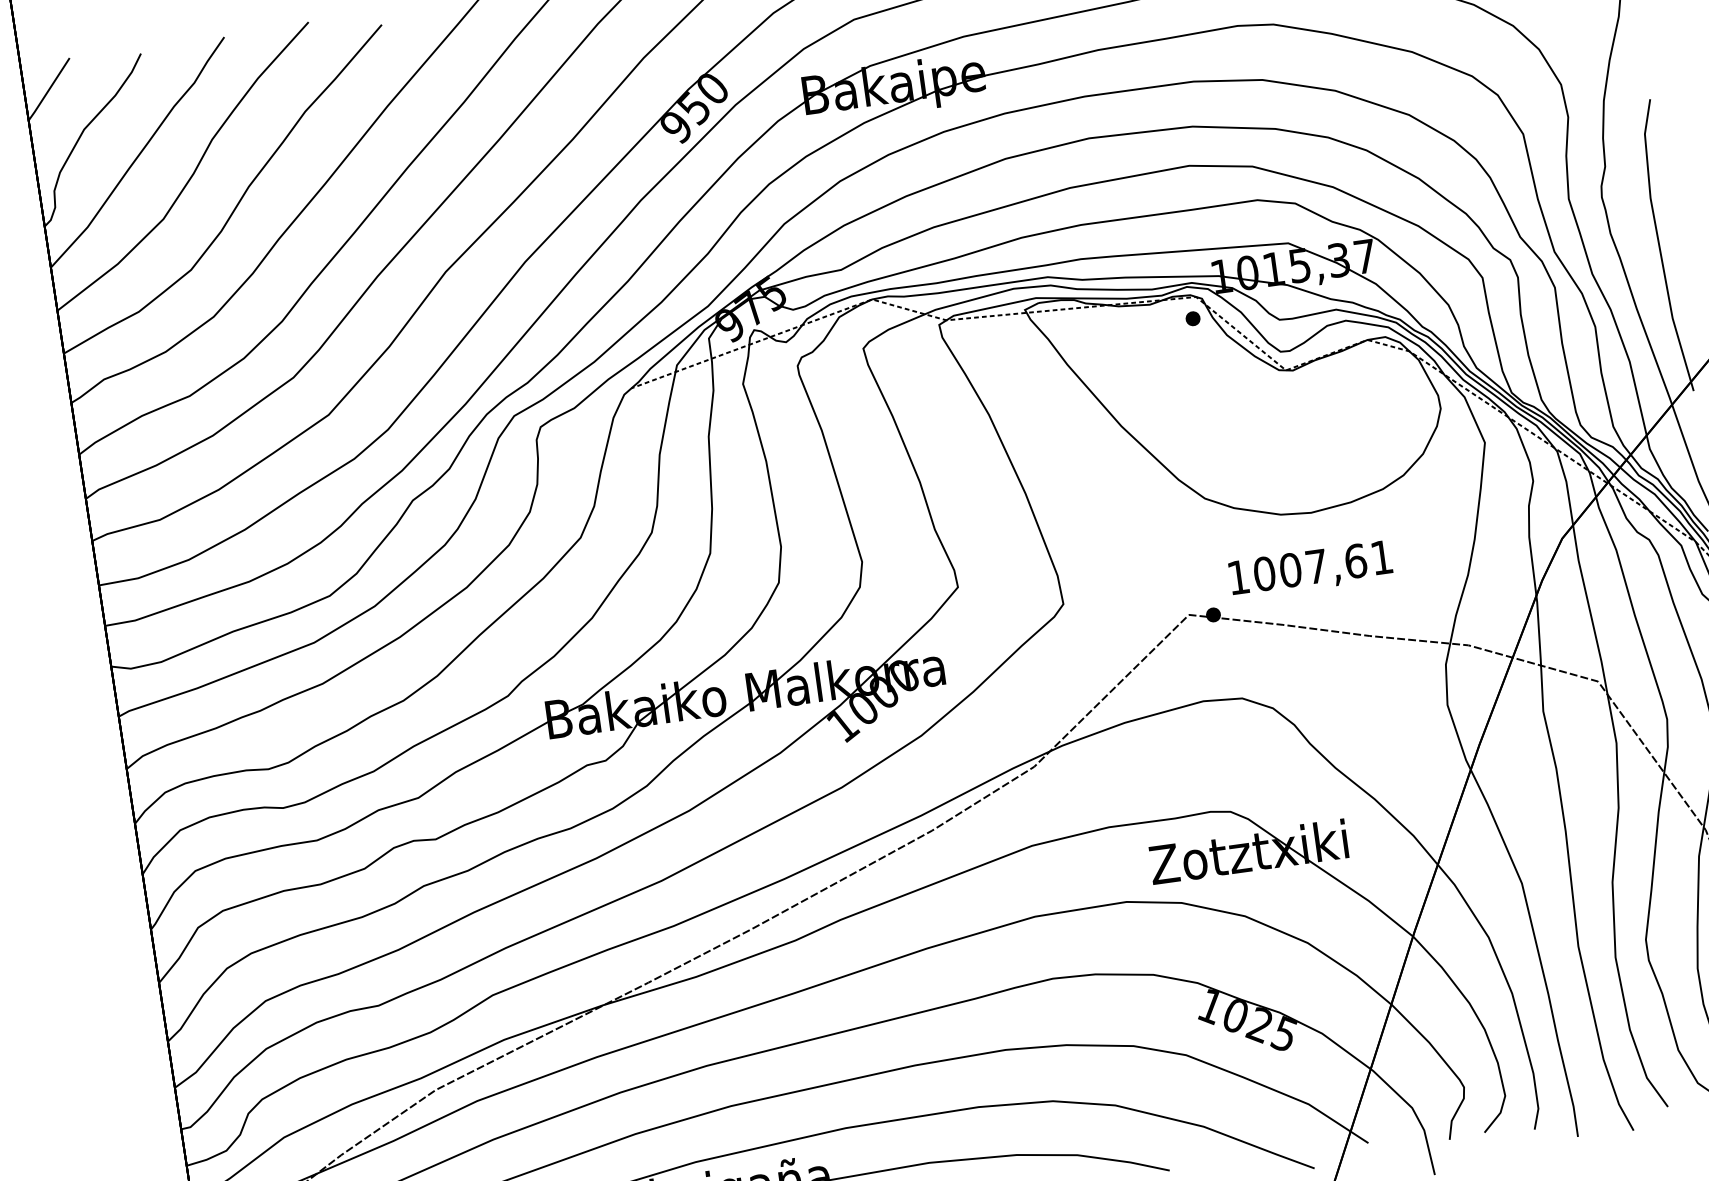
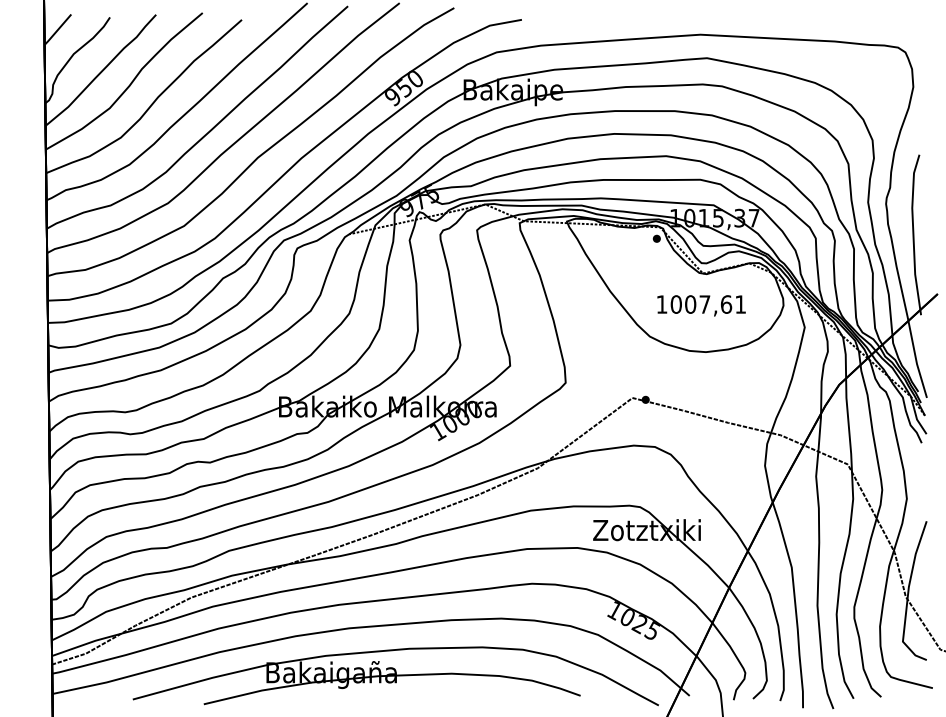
text: (1310, 569) -> (701, 305), moved

